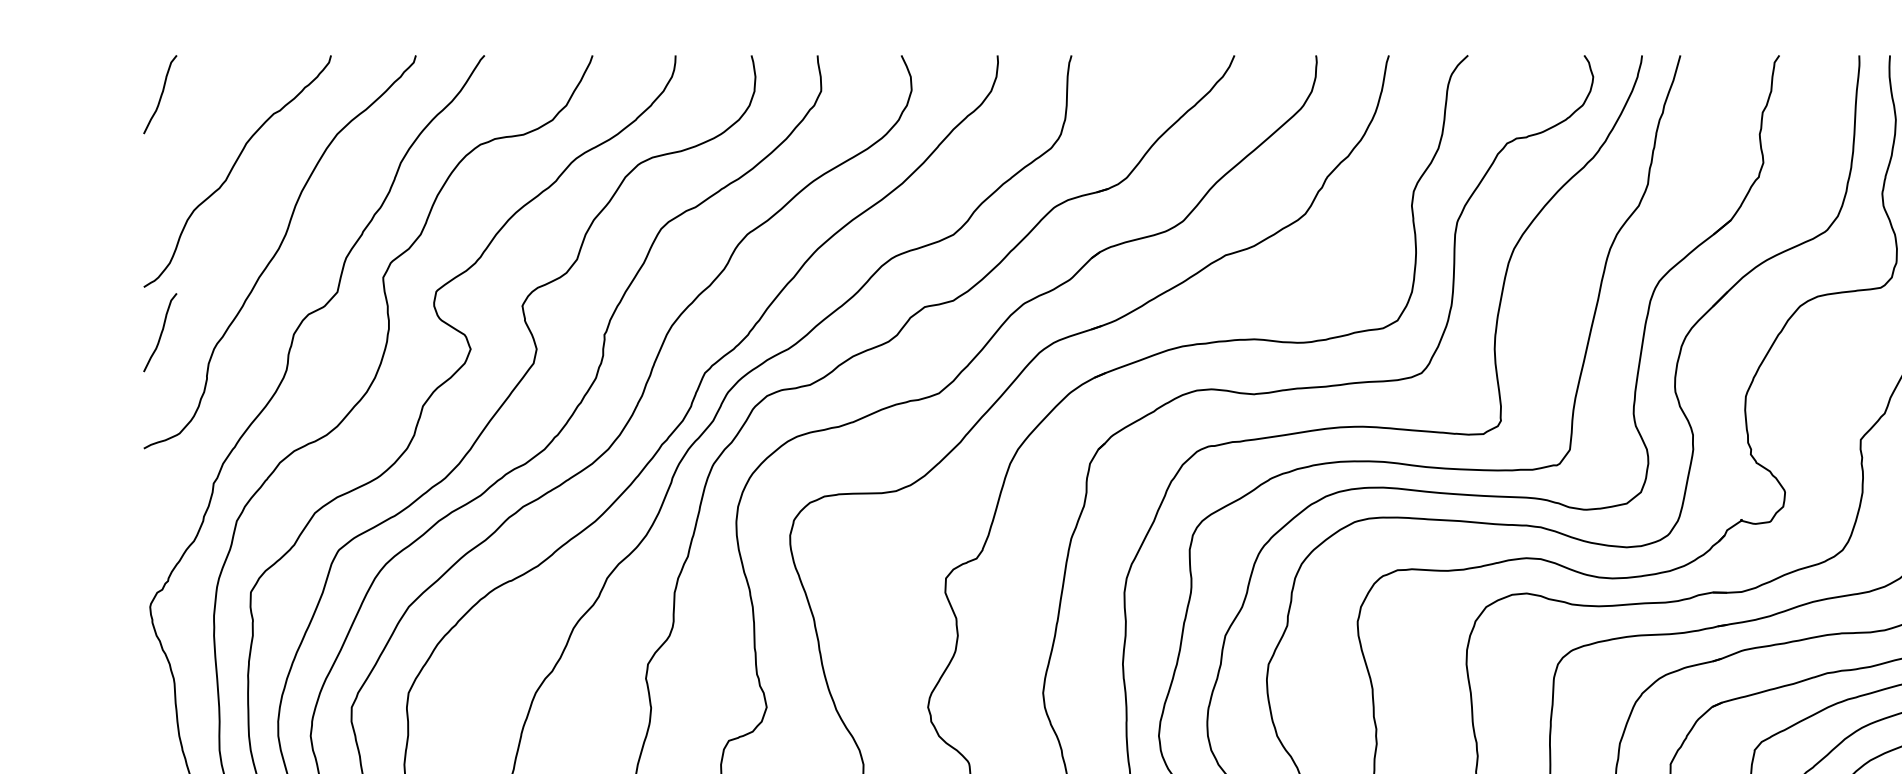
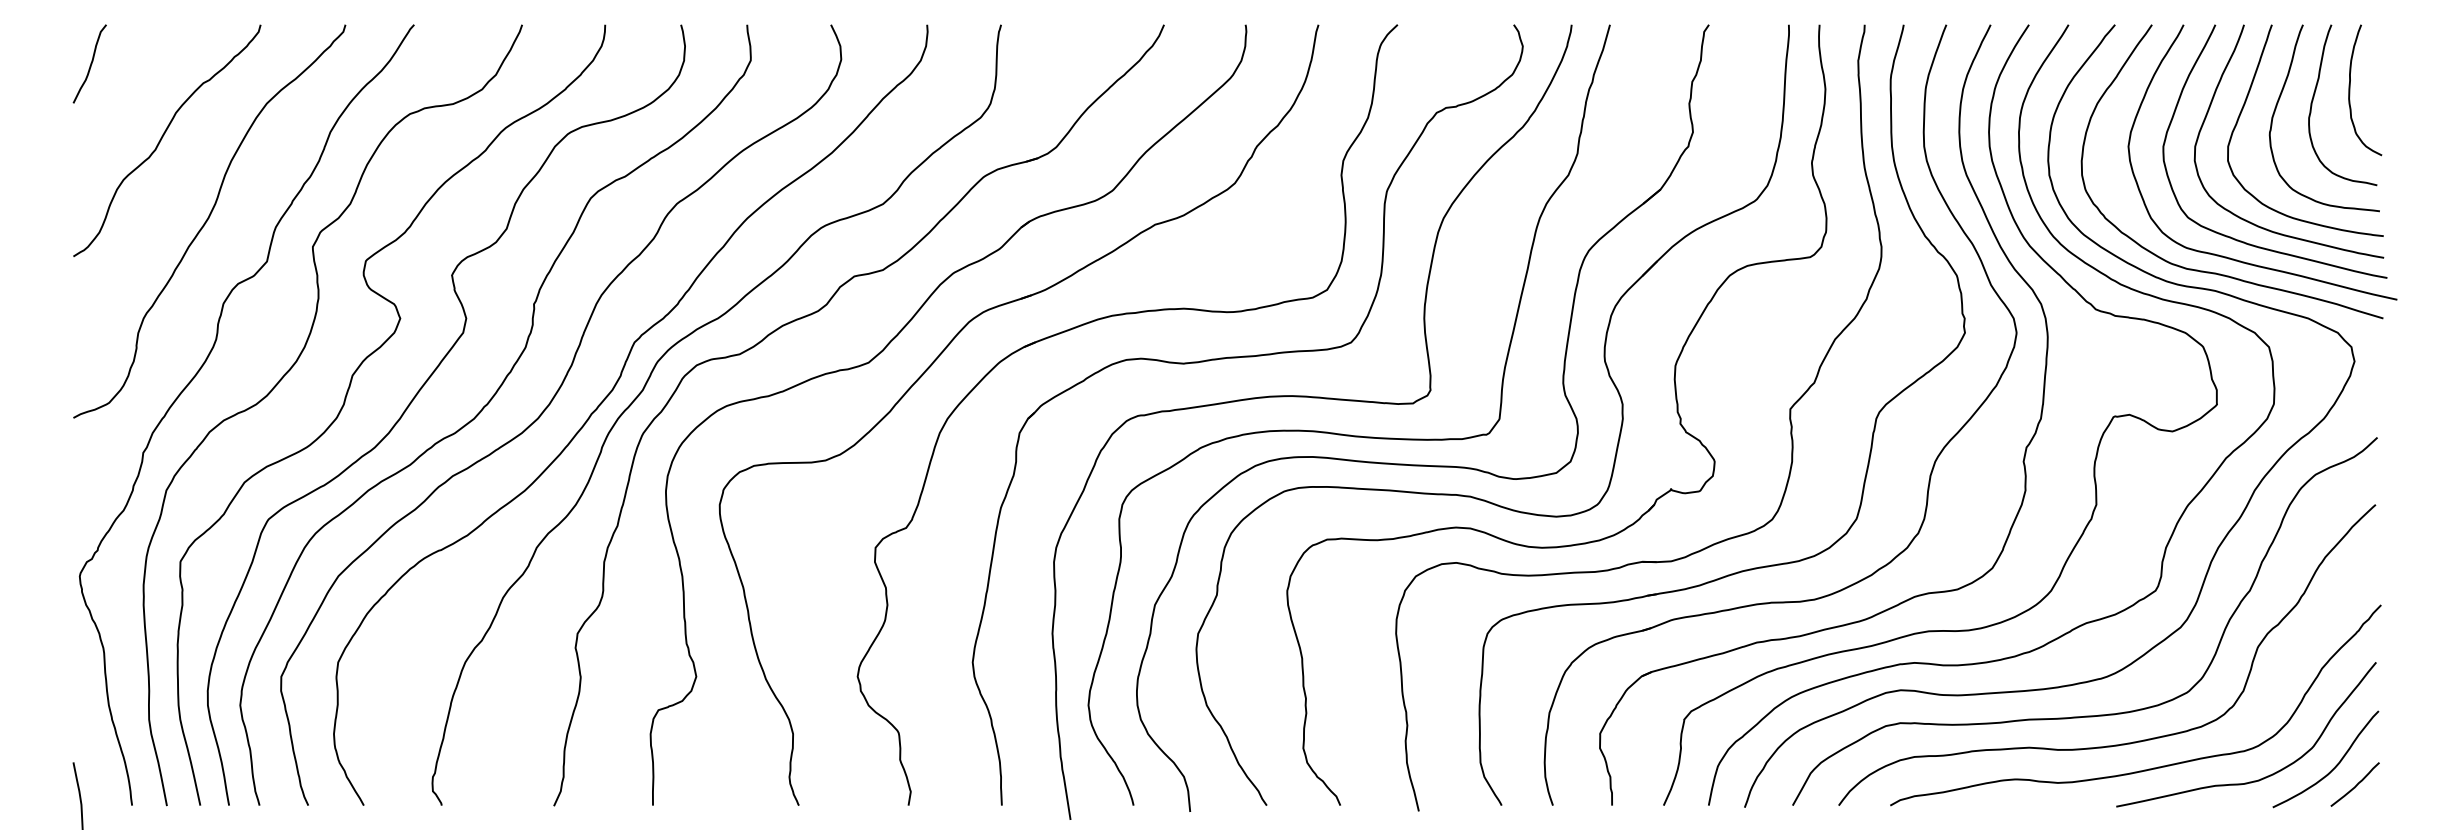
curve: (160, 332) -> (90, 301), removed

